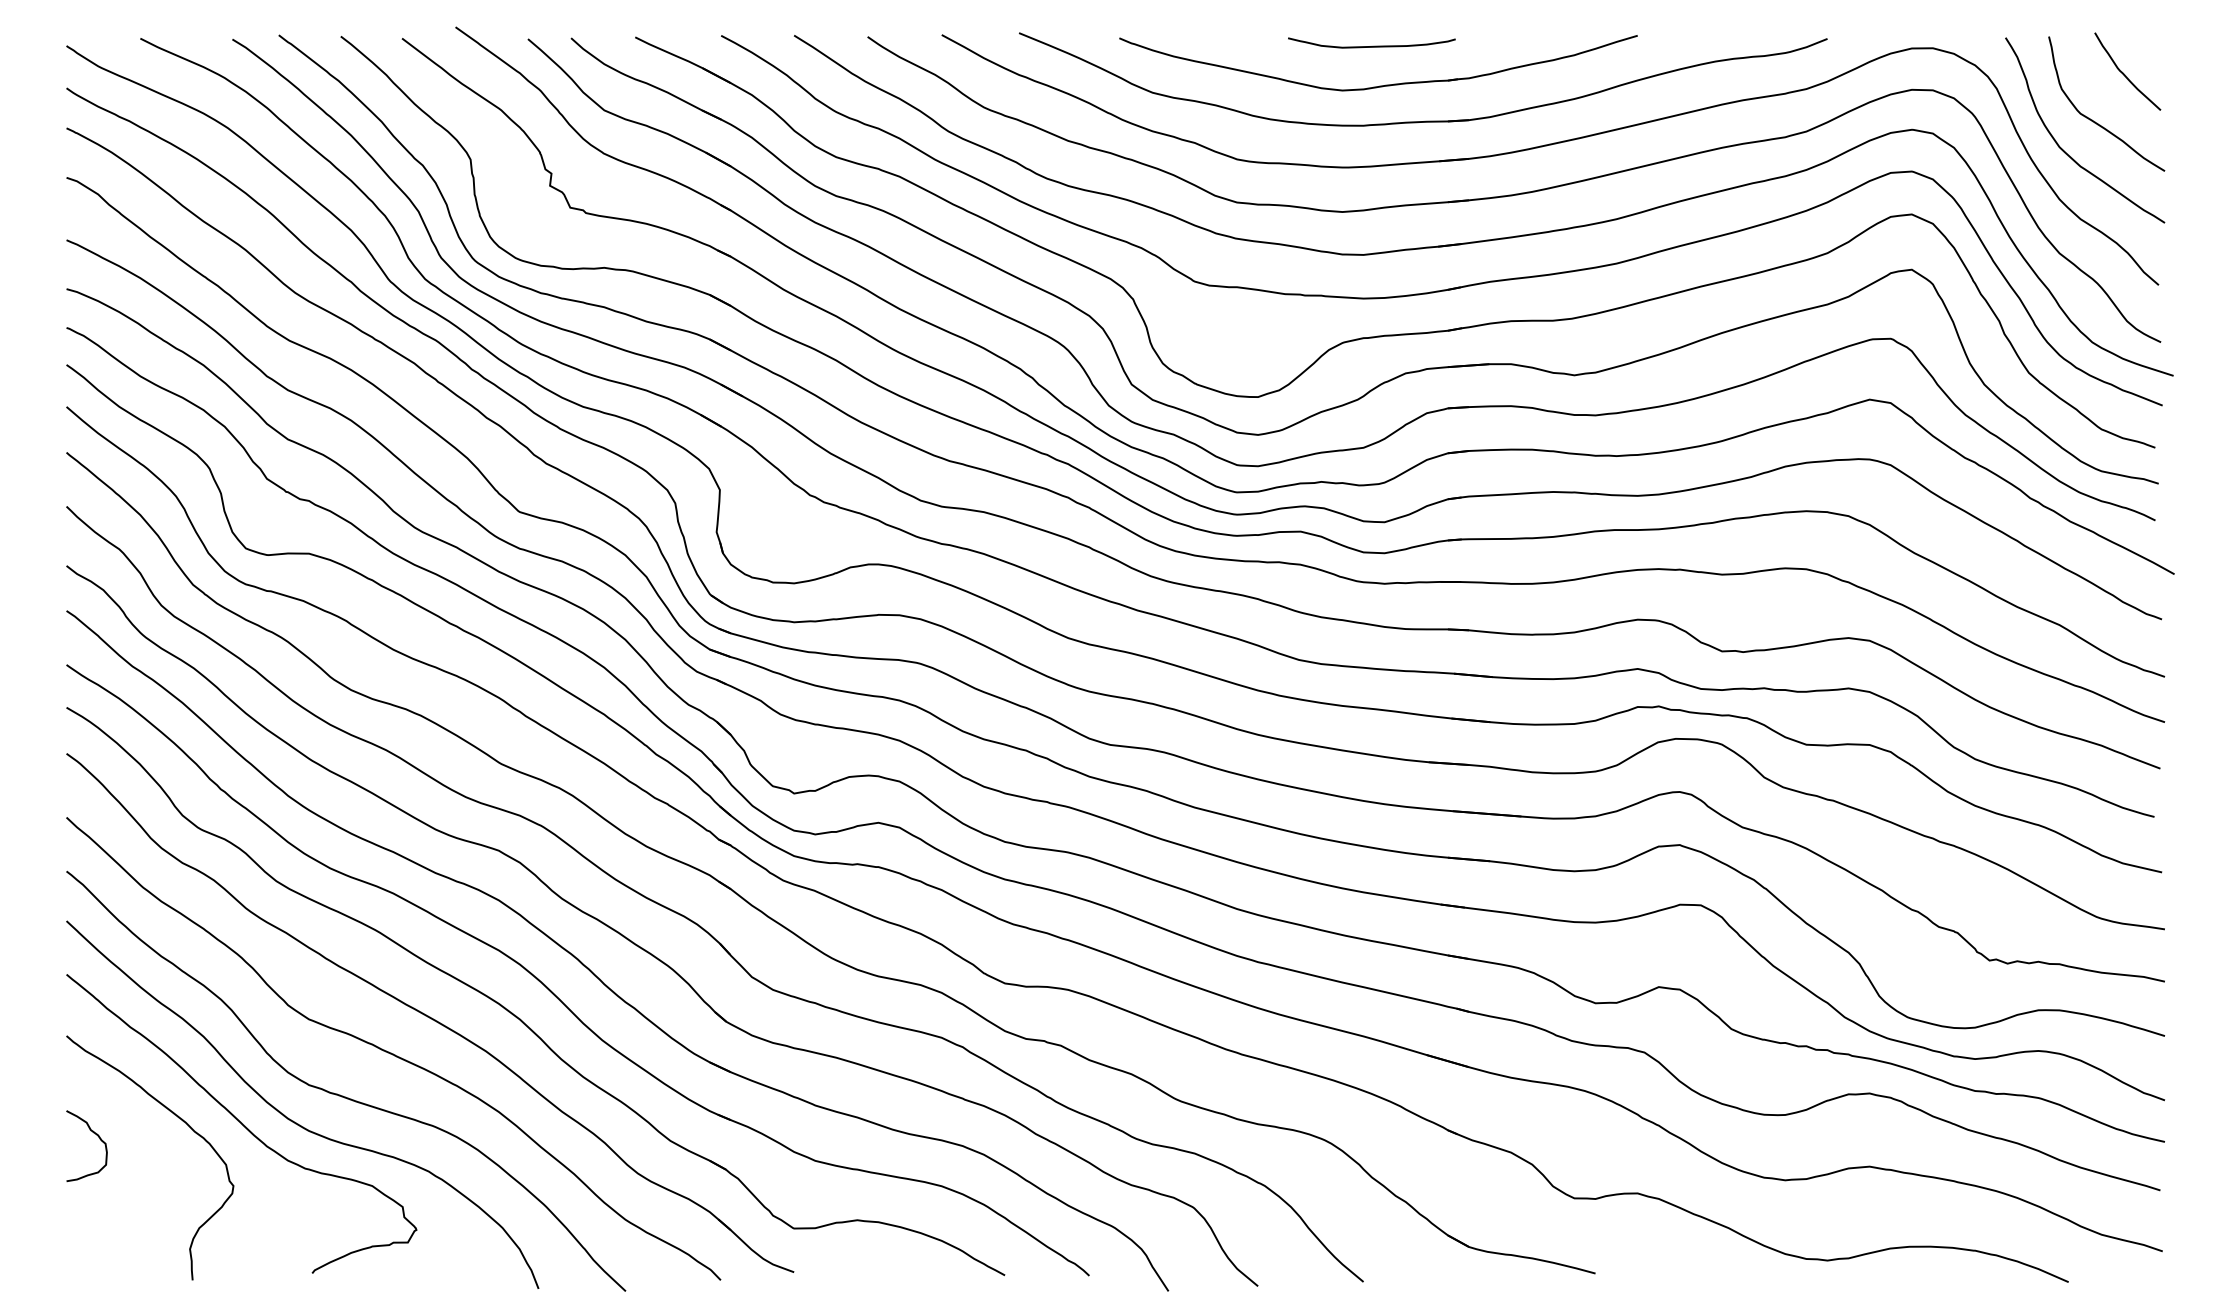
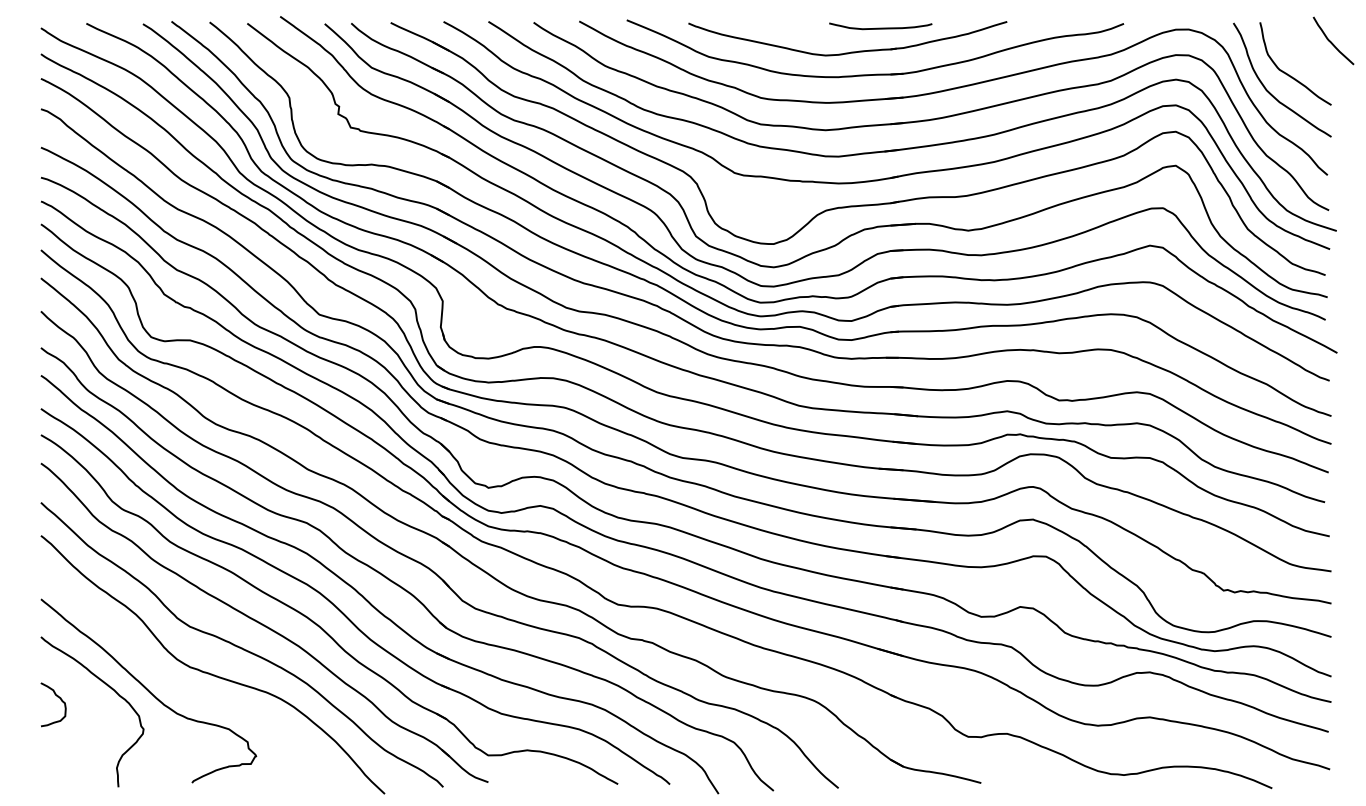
curve: (1371, 44) -> (880, 27), moved
curve: (2124, 72) -> (1331, 41), moved
curve: (293, 1119) -> (180, 688), removed

